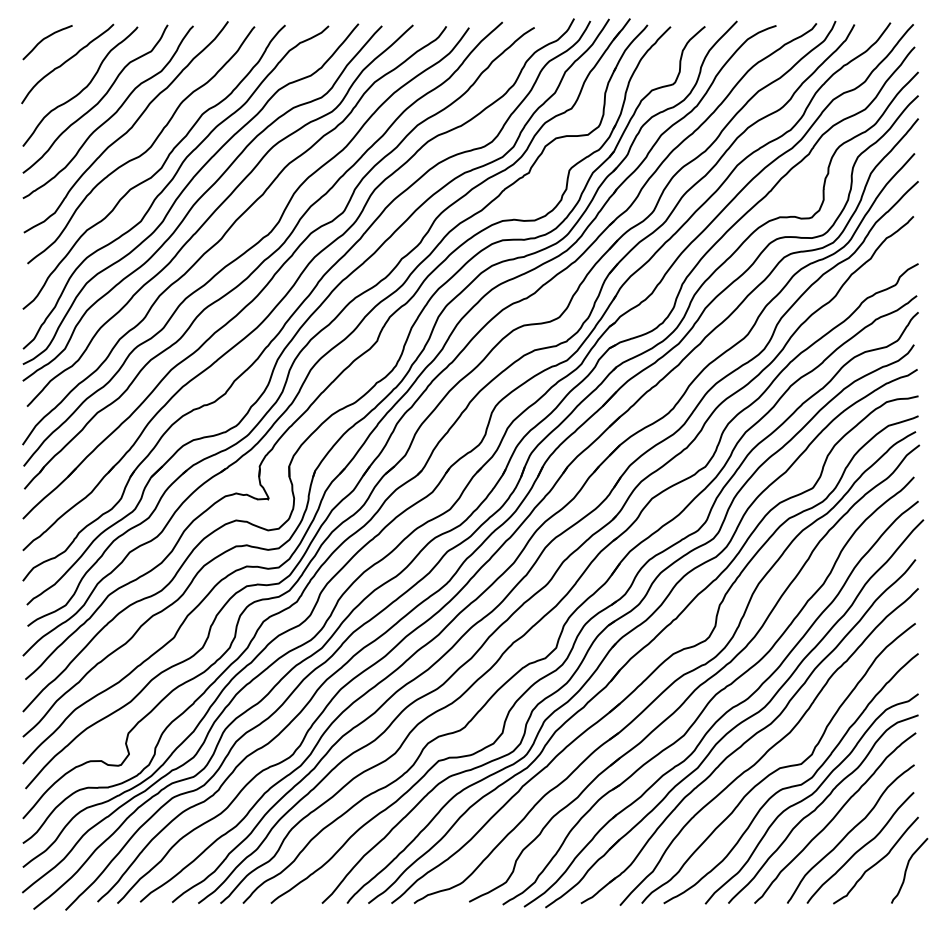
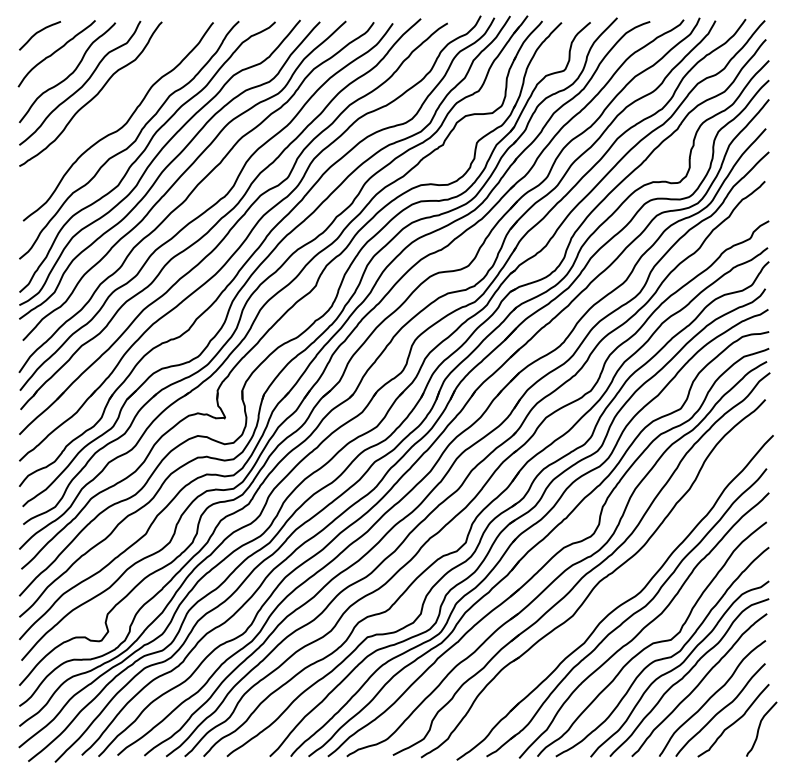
curve: (128, 129) -> (107, 108), removed
part: (724, 712) -> (606, 596), removed

